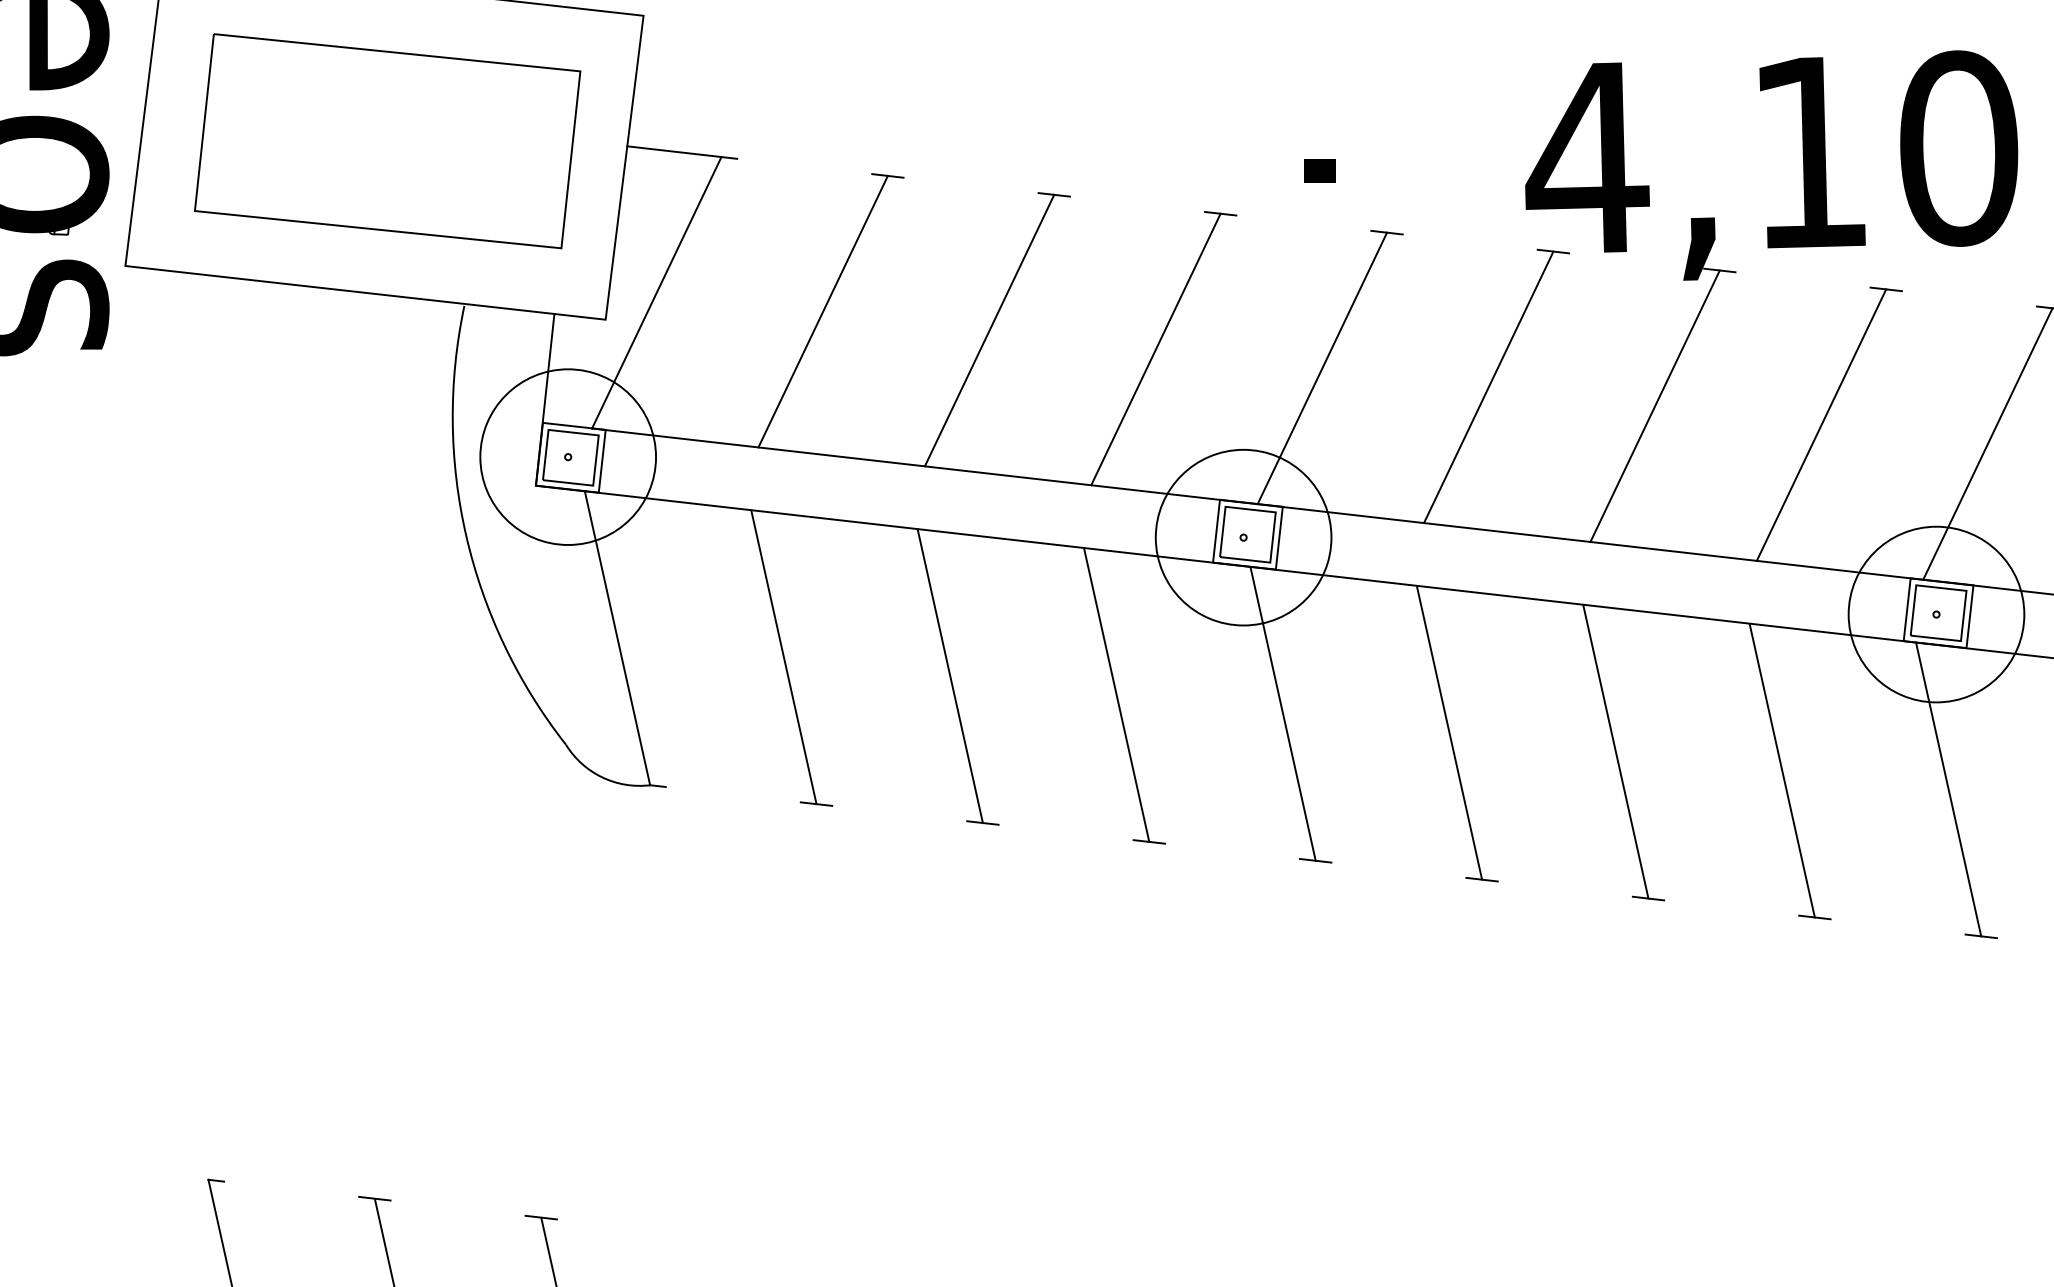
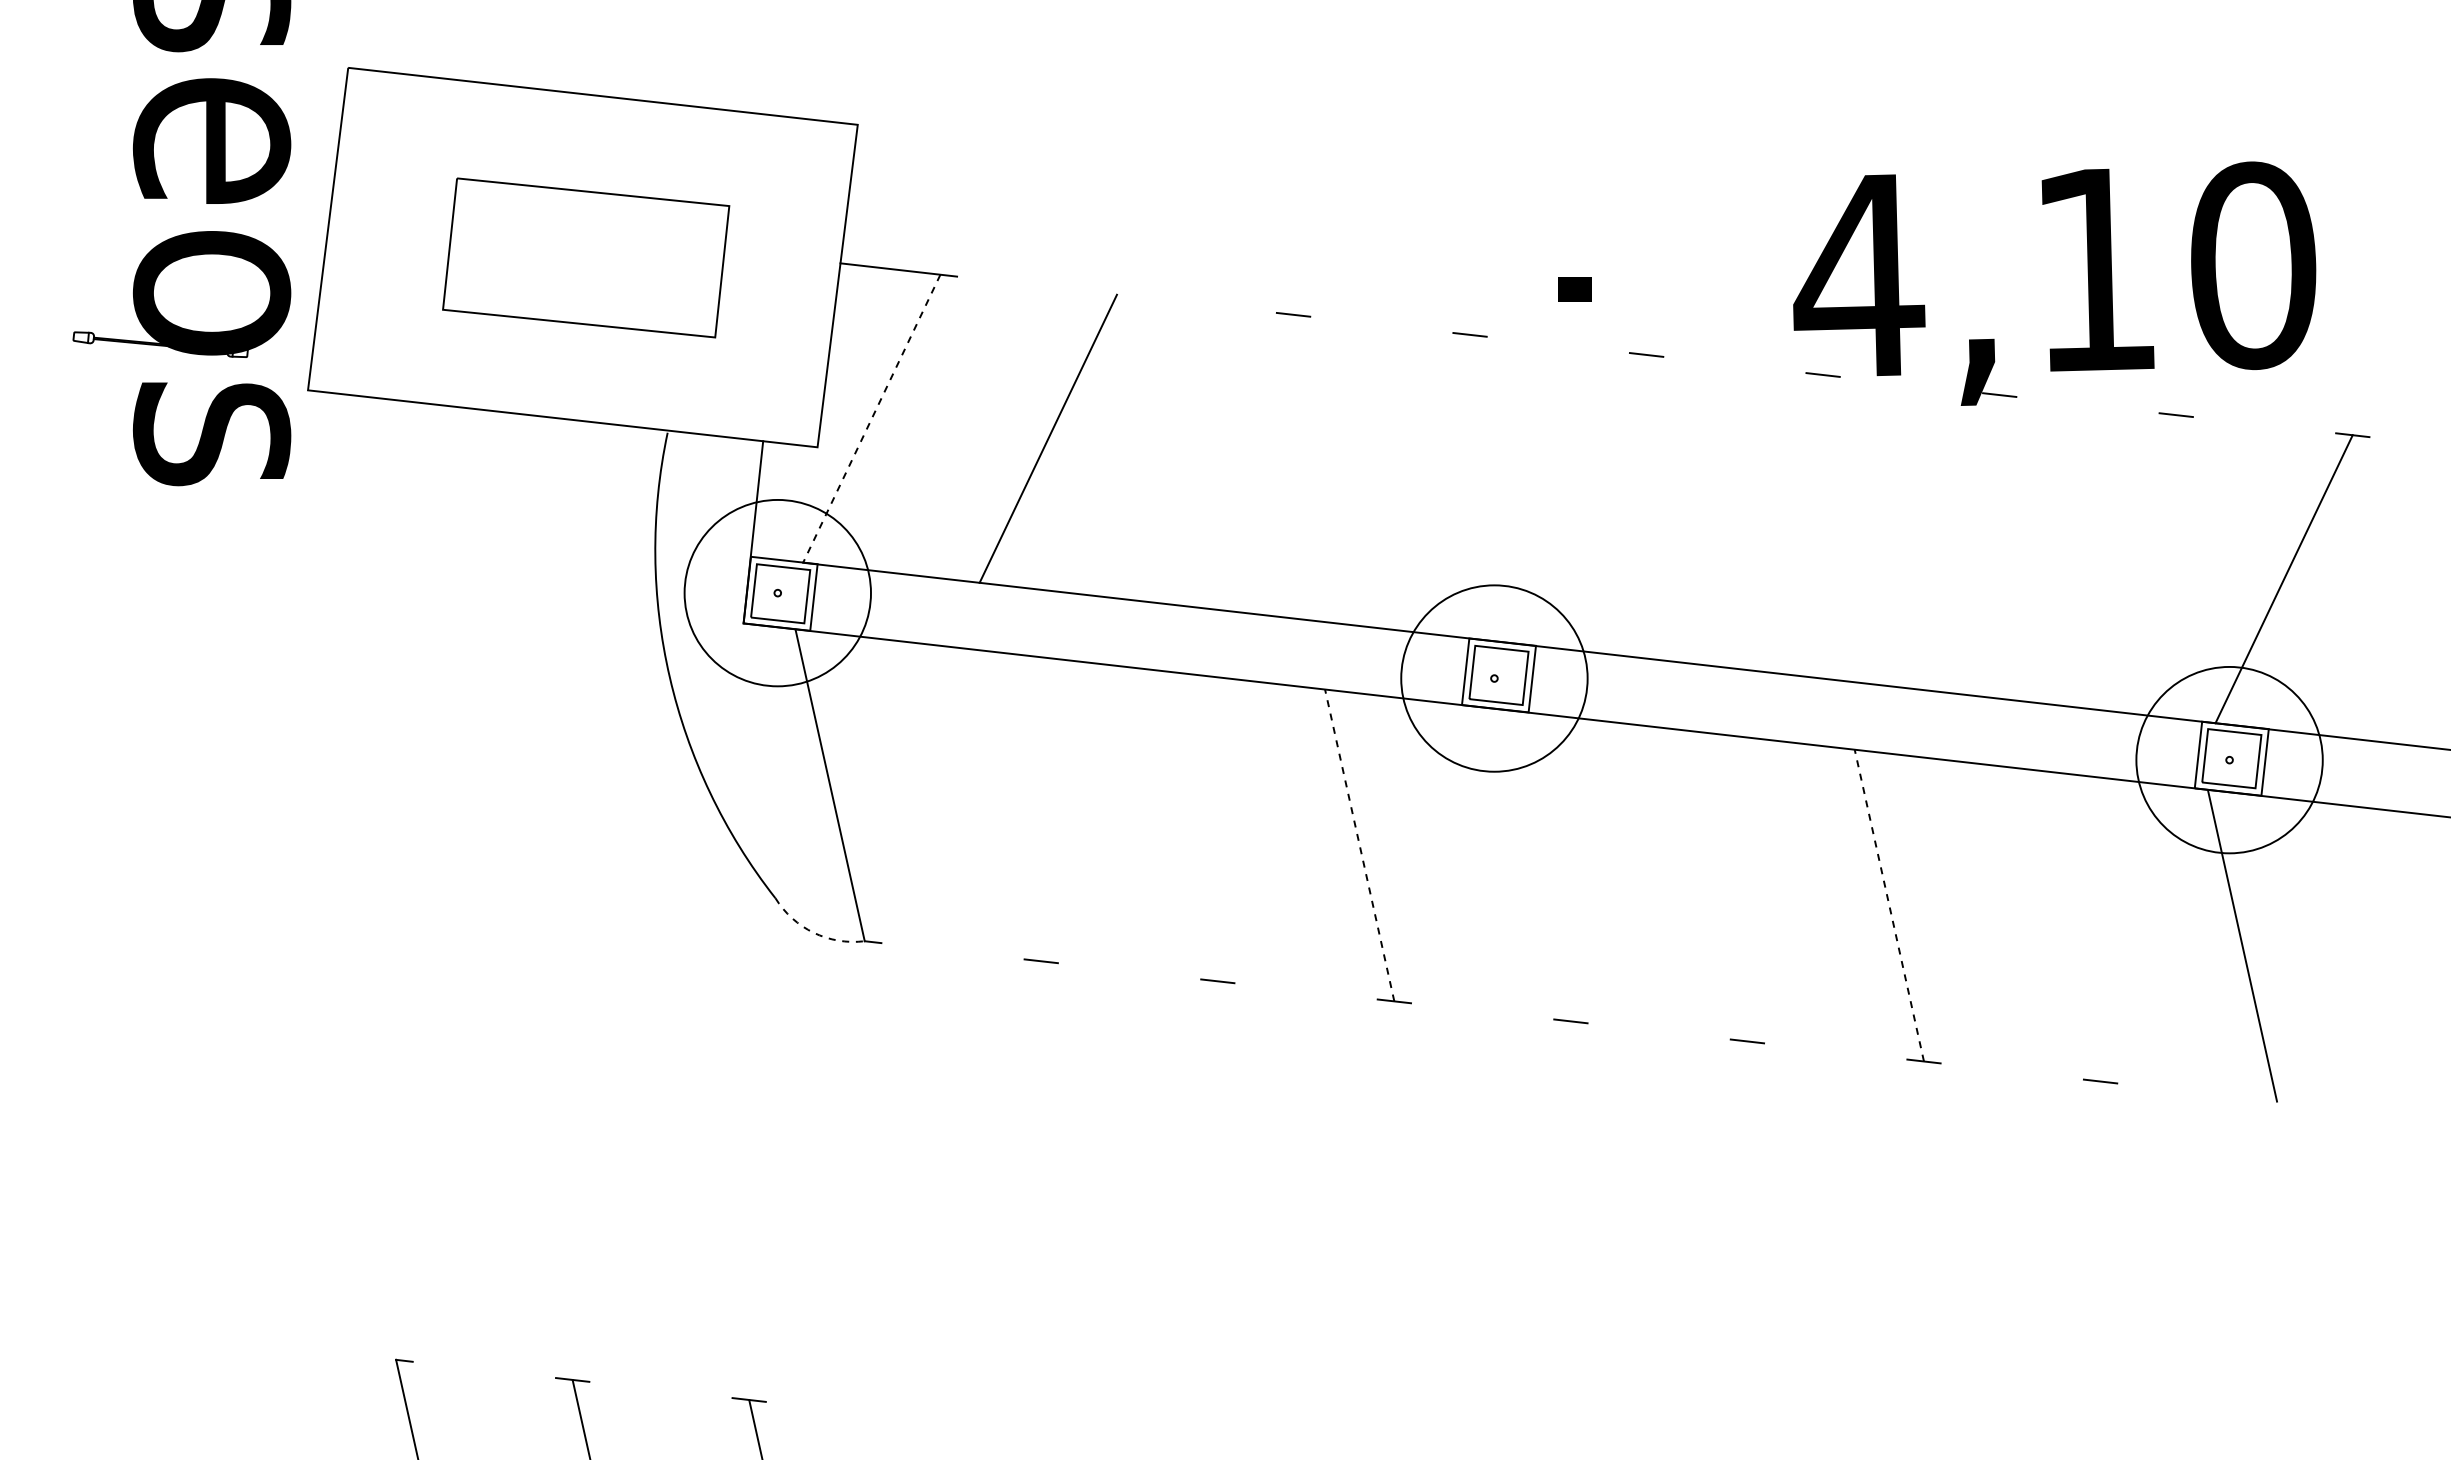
part: (386, 140) -> (585, 257), size x0.7
line: (887, 175) -> (1116, 294), removed
line: (656, 292) -> (871, 418), solid -> dashed
line: (989, 330) -> (1224, 458), removed
line: (1156, 349) -> (1401, 478), removed
line: (1321, 367) -> (1577, 498), removed
line: (1488, 387) -> (1754, 519), removed
line: (1654, 406) -> (1930, 539), removed
line: (1821, 425) -> (2107, 559), removed
line: (783, 657) -> (1006, 805), removed
line: (949, 676) -> (1182, 825), removed
line: (1116, 695) -> (1359, 845), solid -> dashed
line: (1282, 713) -> (1535, 865), removed
line: (1449, 732) -> (1712, 885), removed
line: (1615, 751) -> (1889, 905), solid -> dashed
line: (1781, 770) -> (2065, 925), removed
arc: (601, 777) -> (813, 932), solid -> dashed
line: (1980, 936) -> (2276, 1101), removed

